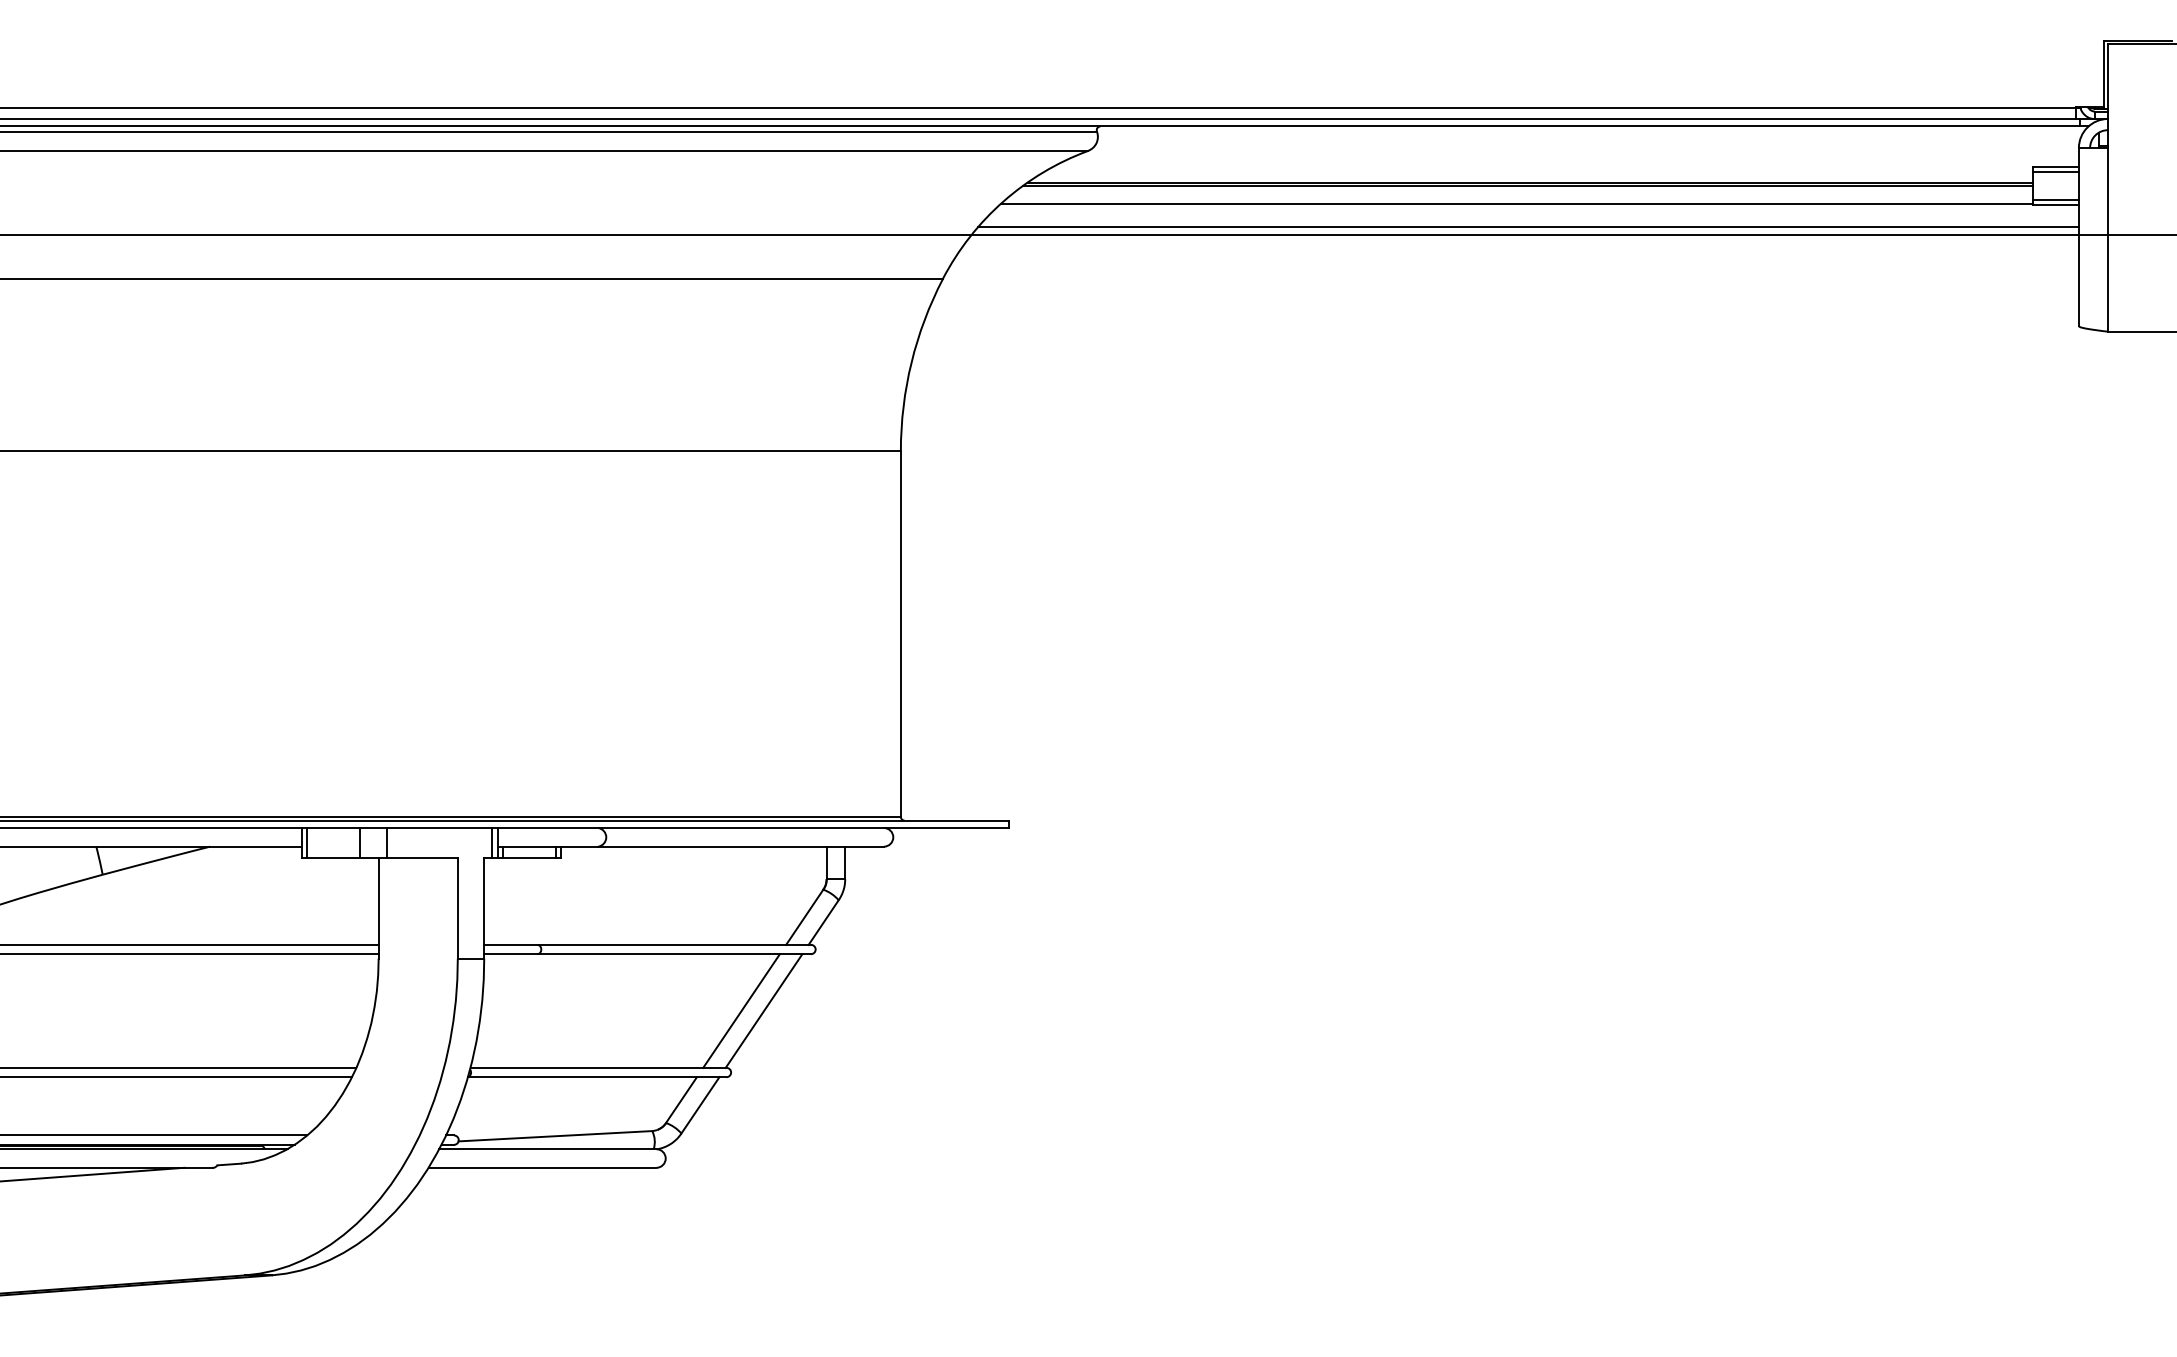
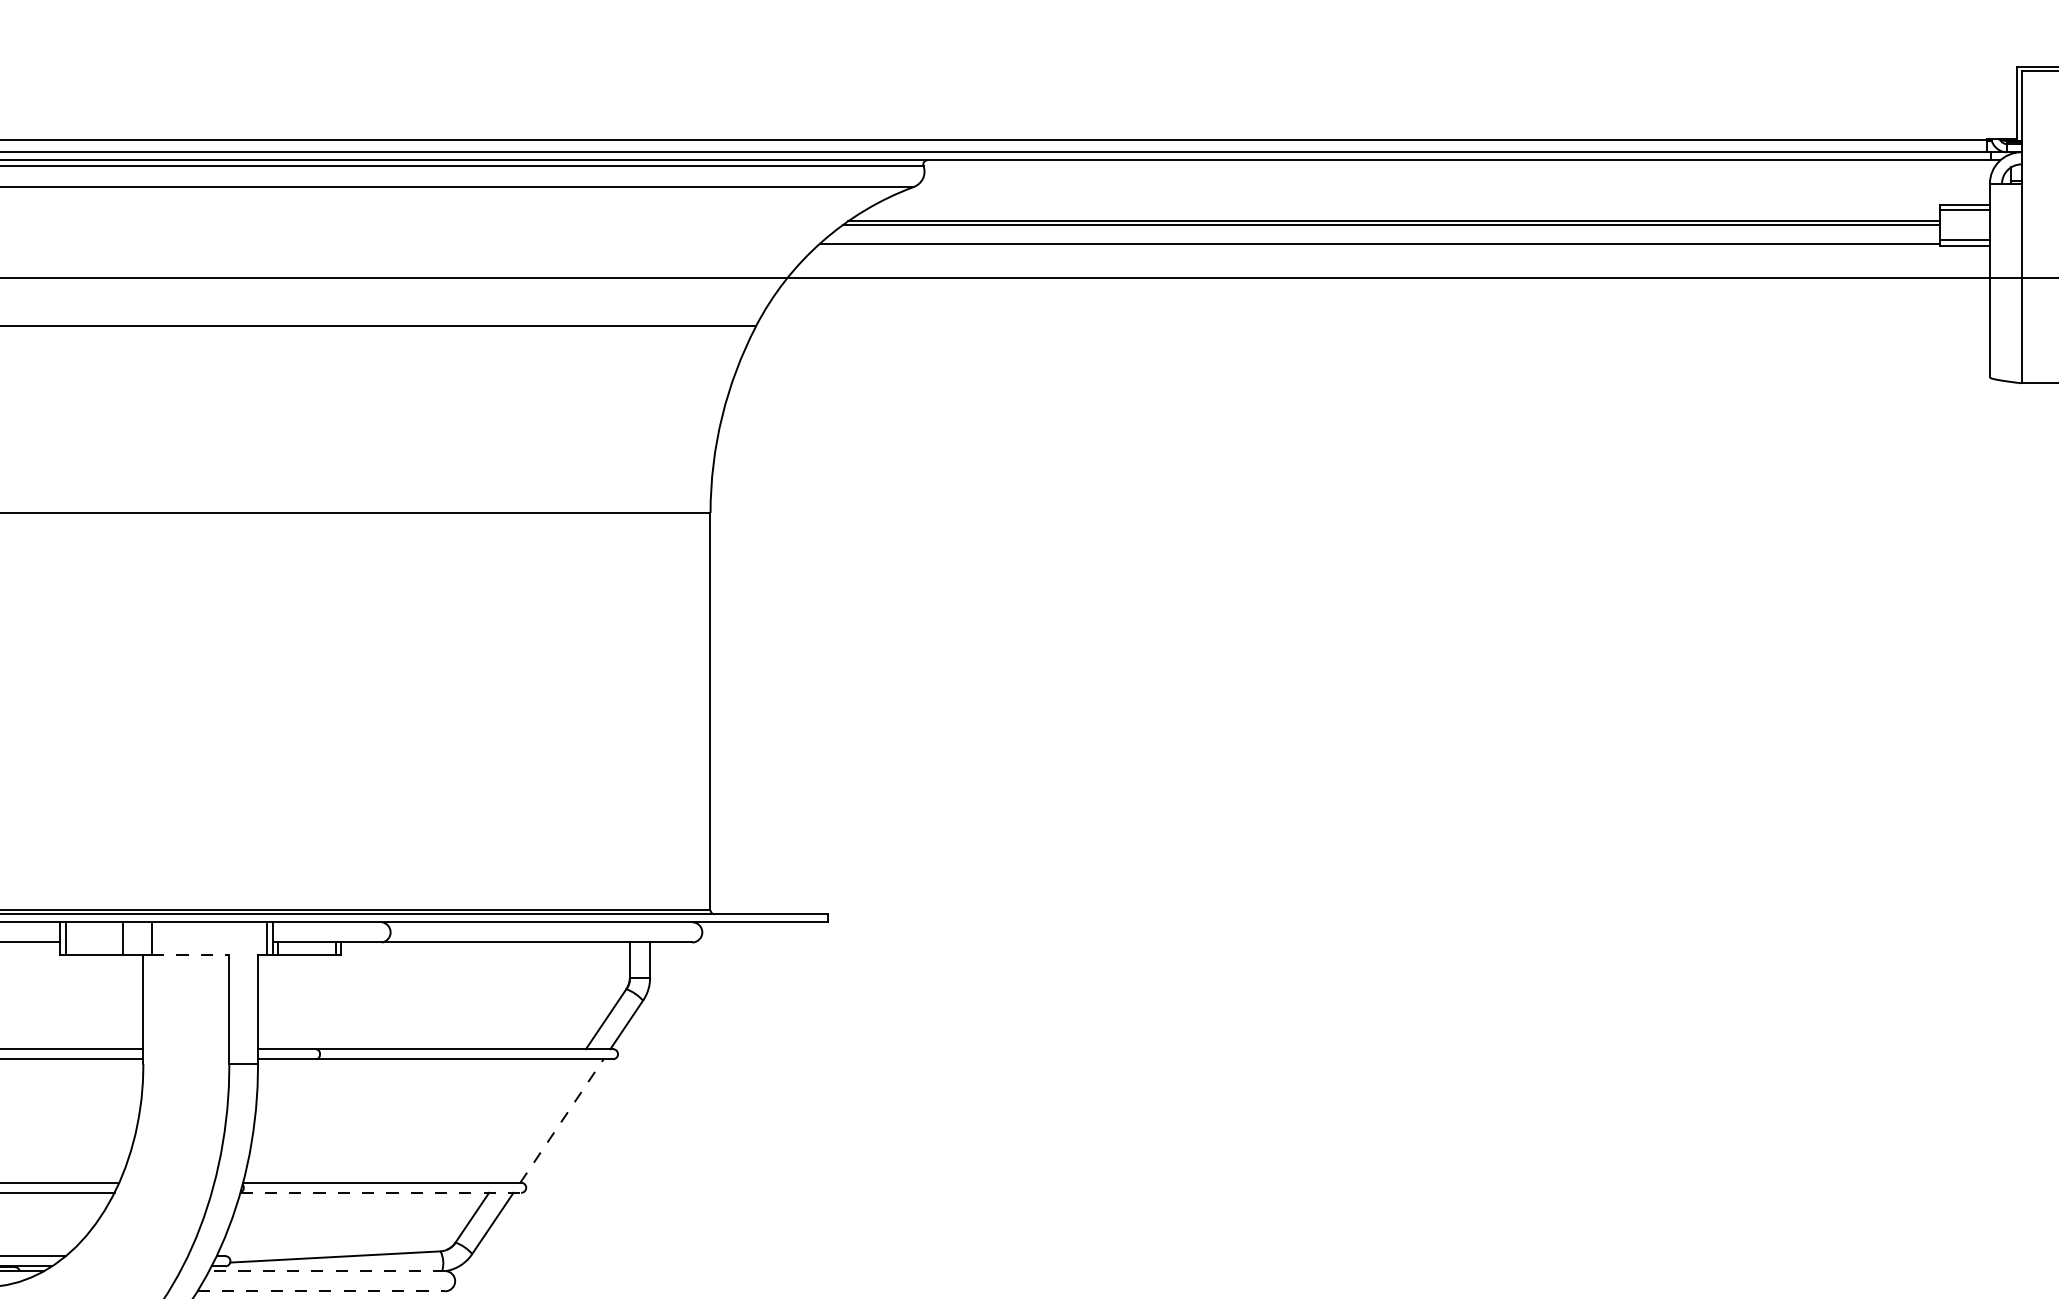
line: (1528, 227) -> (1392, 270), removed
line: (422, 857) -> (191, 954), solid -> dashed
line: (741, 1010) -> (537, 1120), removed
line: (764, 1011) -> (562, 1121), solid -> dashed
line: (597, 1077) -> (381, 1193), solid -> dashed
line: (547, 1149) -> (326, 1271), solid -> dashed
line: (542, 1167) -> (321, 1290), solid -> dashed

